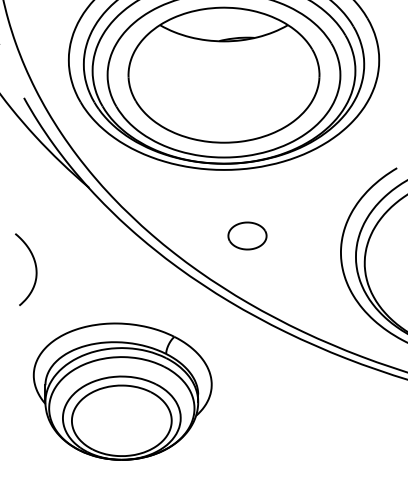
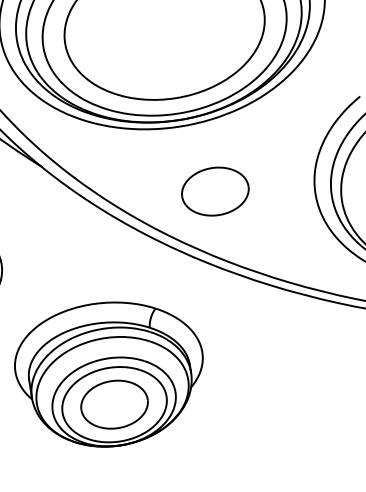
part: (247, 235) -> (215, 191), size x1.67
part: (121, 420) -> (114, 404), added

